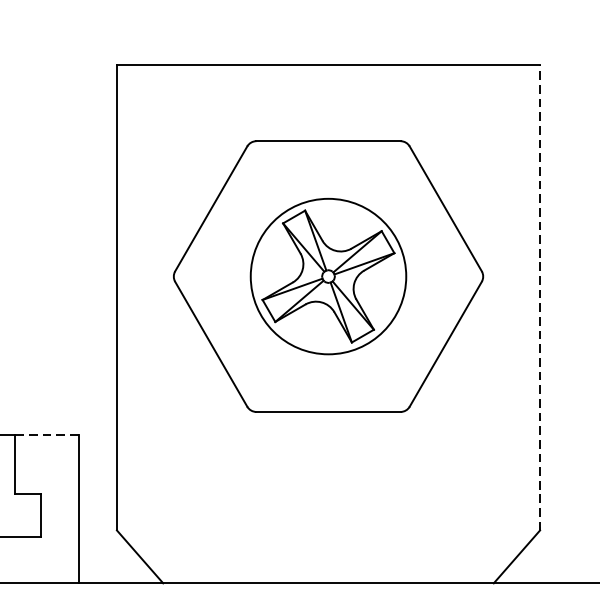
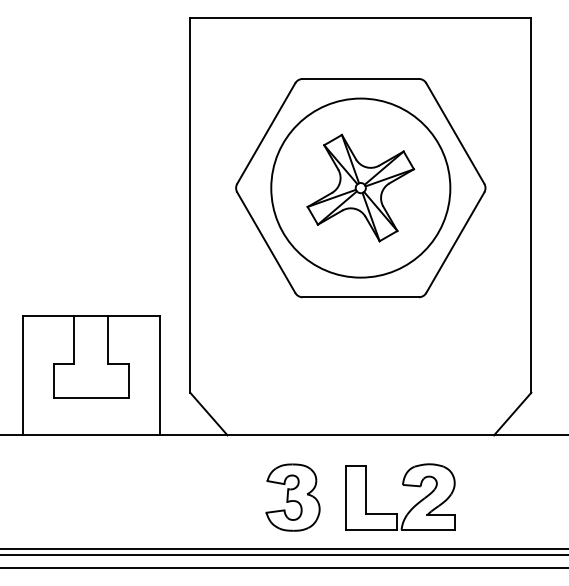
circle: (328, 275) -> (360, 187), size x1.43
line: (540, 298) -> (531, 205), dashed -> solid
line: (46, 435) -> (133, 316), dashed -> solid

